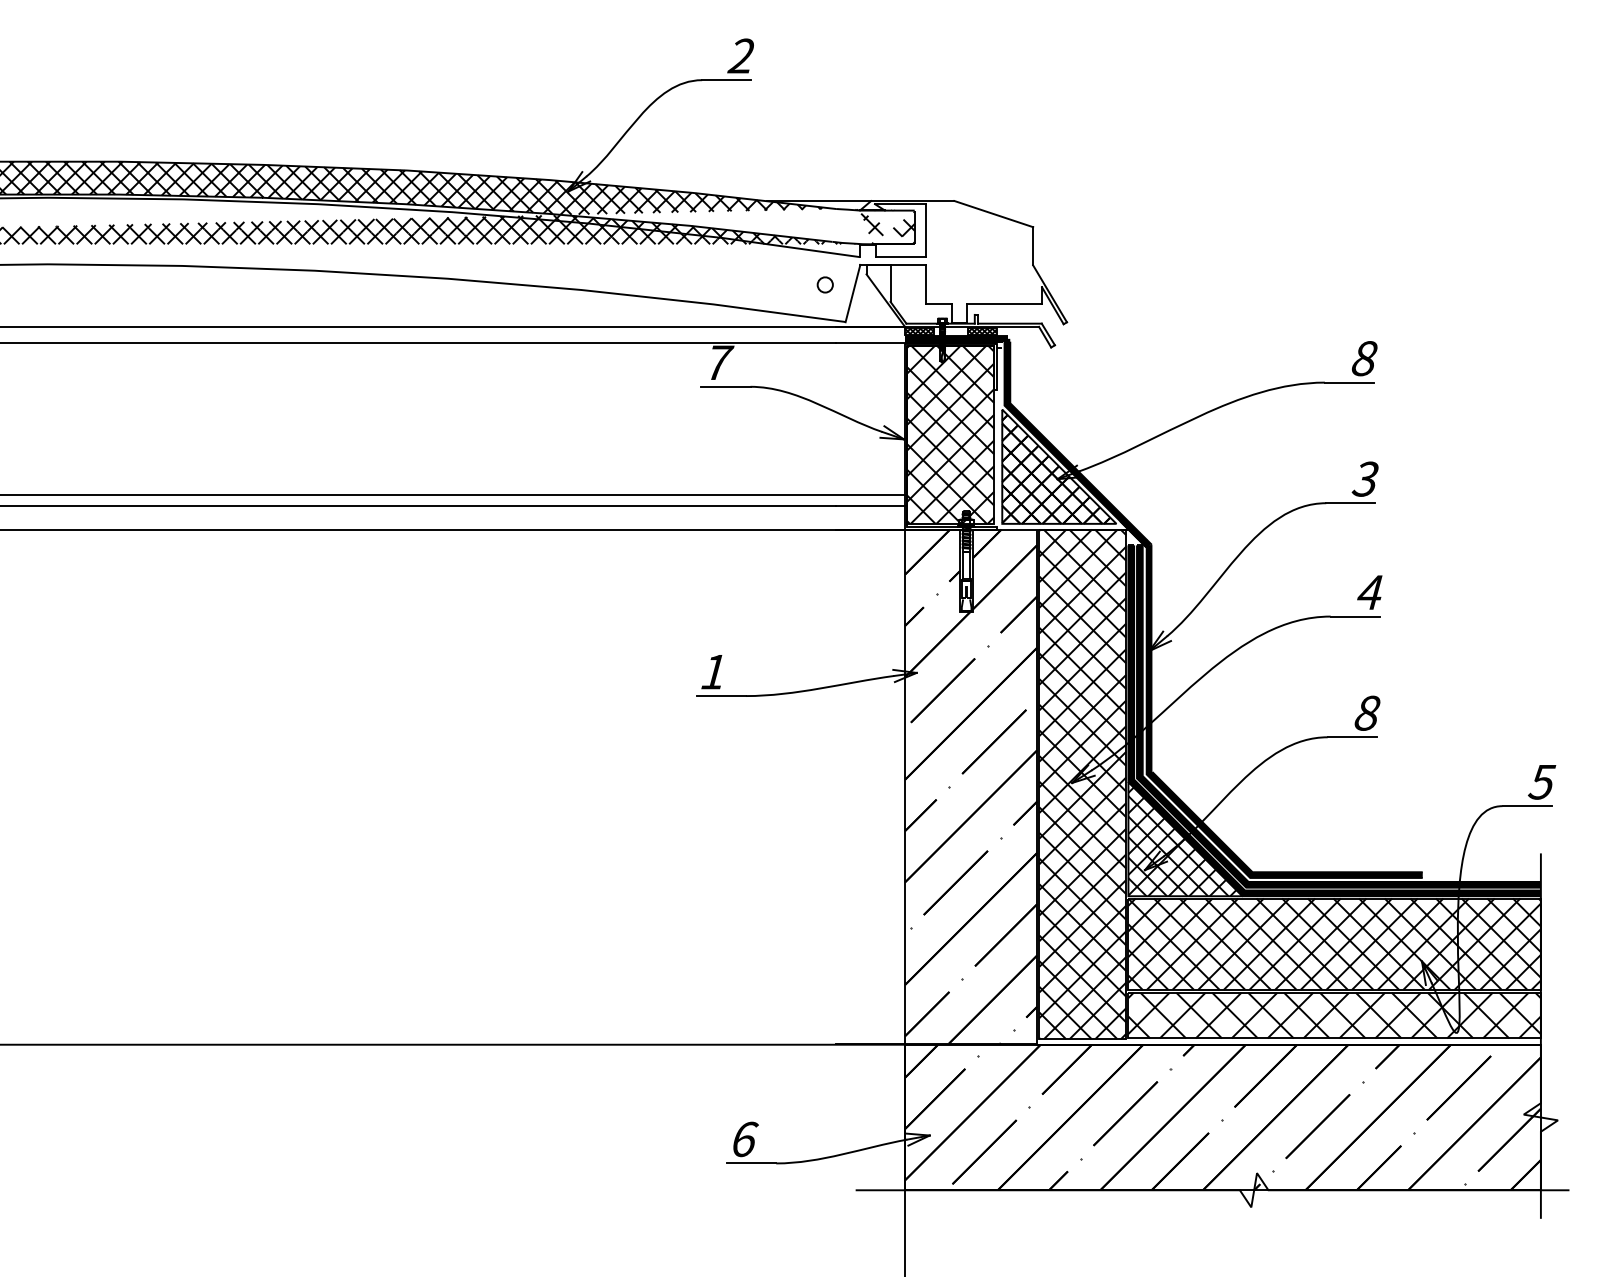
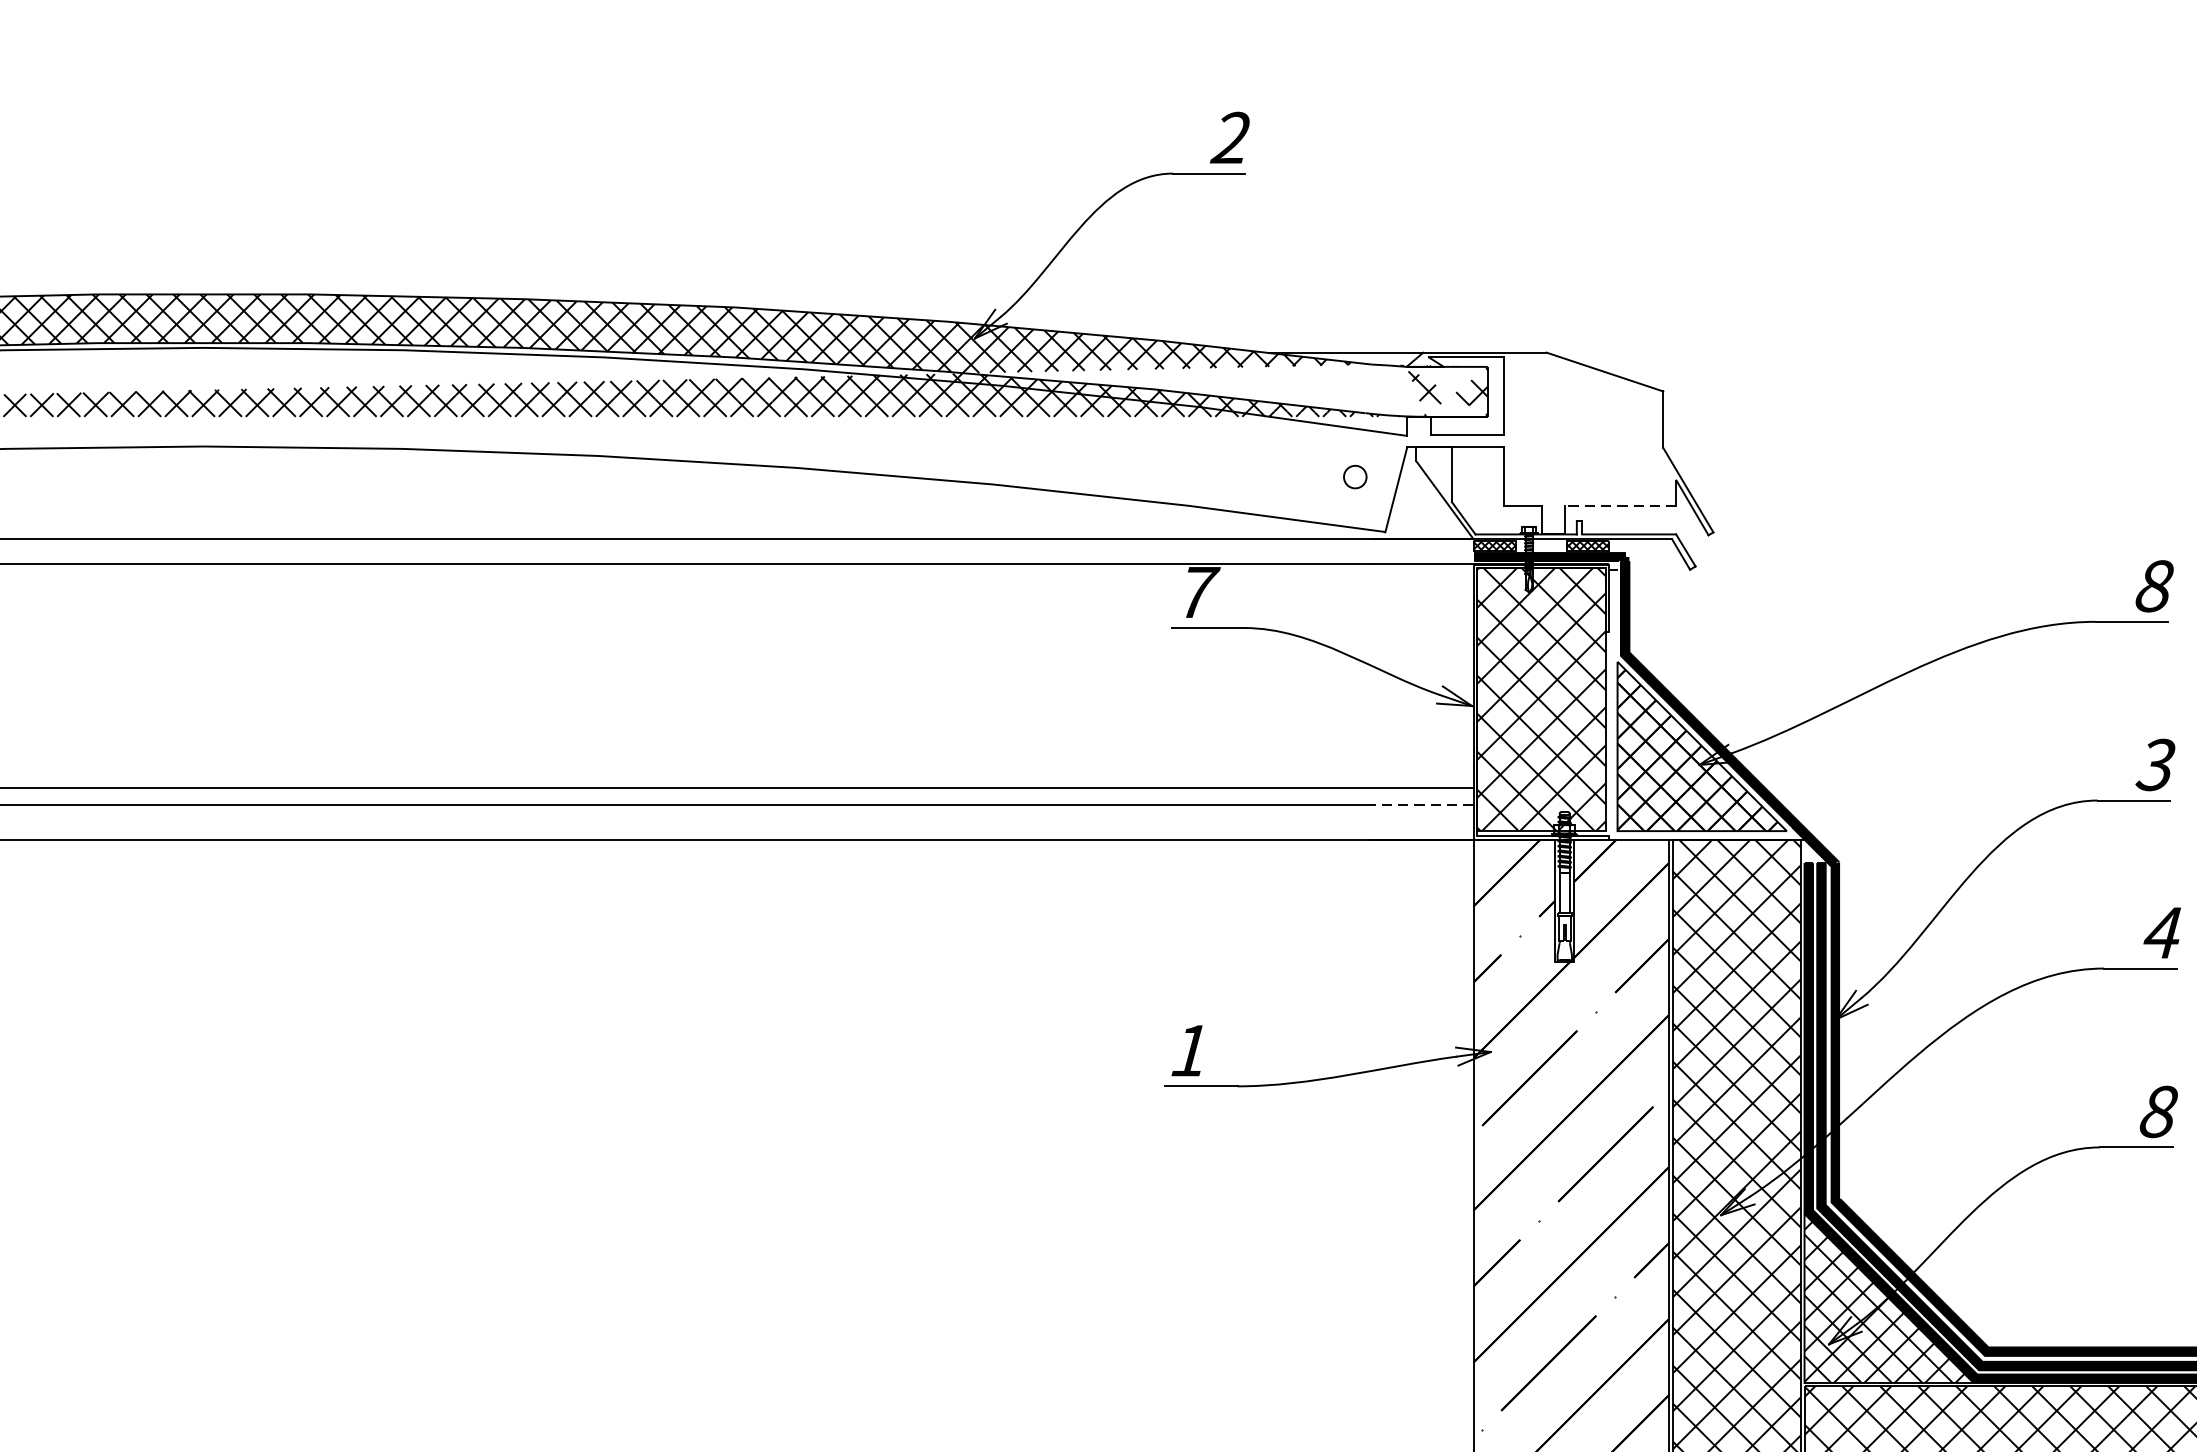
line: (1004, 304) -> (1620, 506), solid -> dashed
line: (870, 506) -> (1422, 805), solid -> dashed

